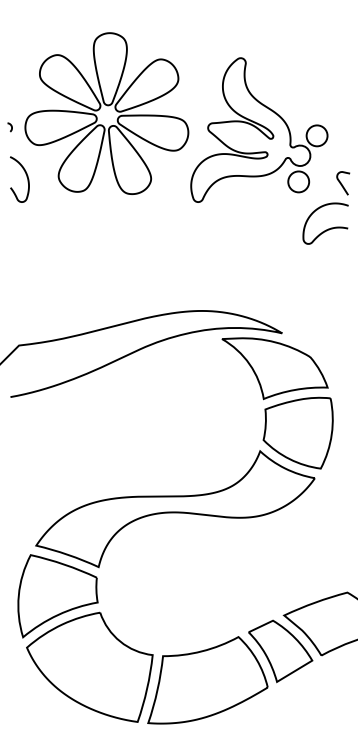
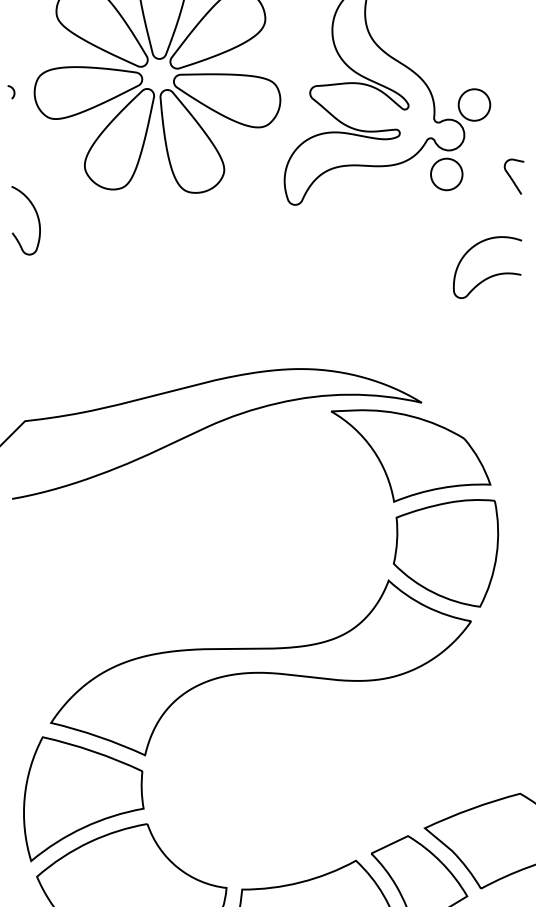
curve: (26, 177) -> (36, 217), moved
curve: (328, 228) -> (491, 274), moved

